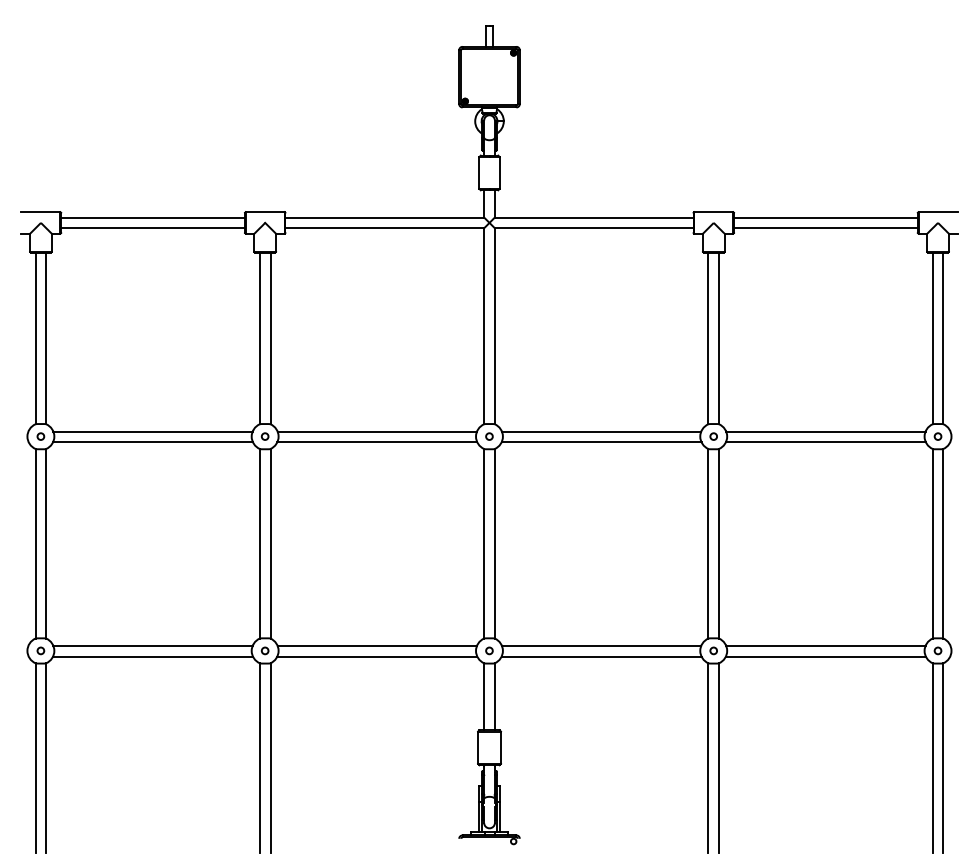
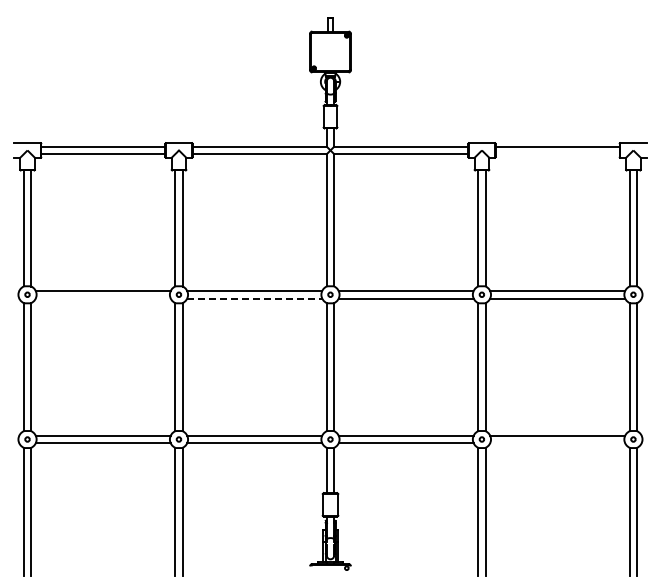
line: (825, 228) -> (557, 154), removed
line: (151, 442) -> (102, 298), removed
line: (376, 442) -> (254, 298), solid -> dashed
line: (825, 656) -> (557, 443), removed

